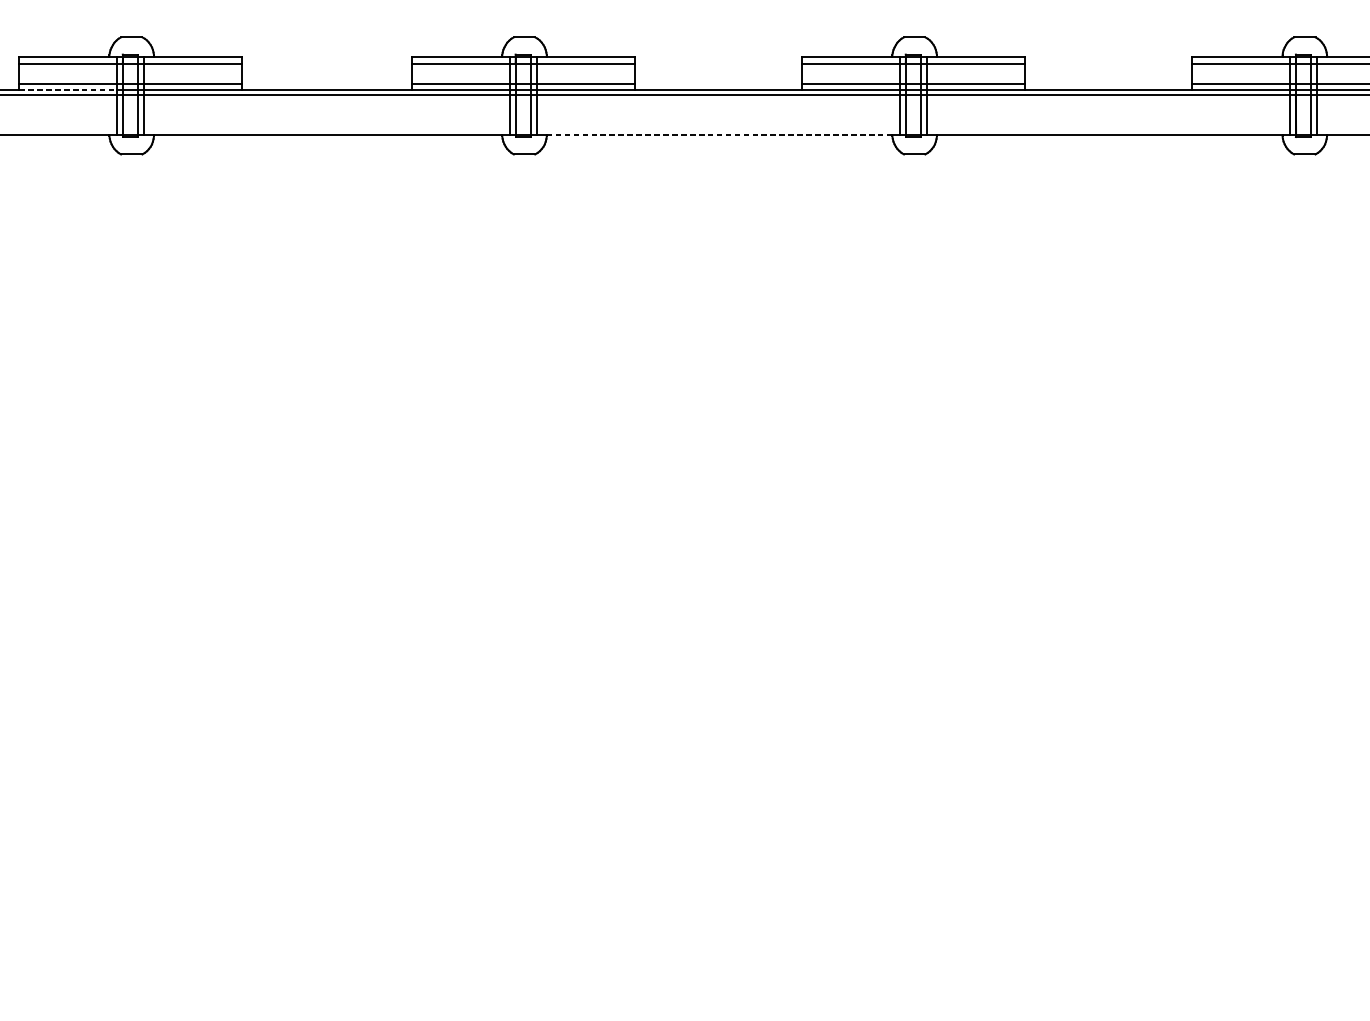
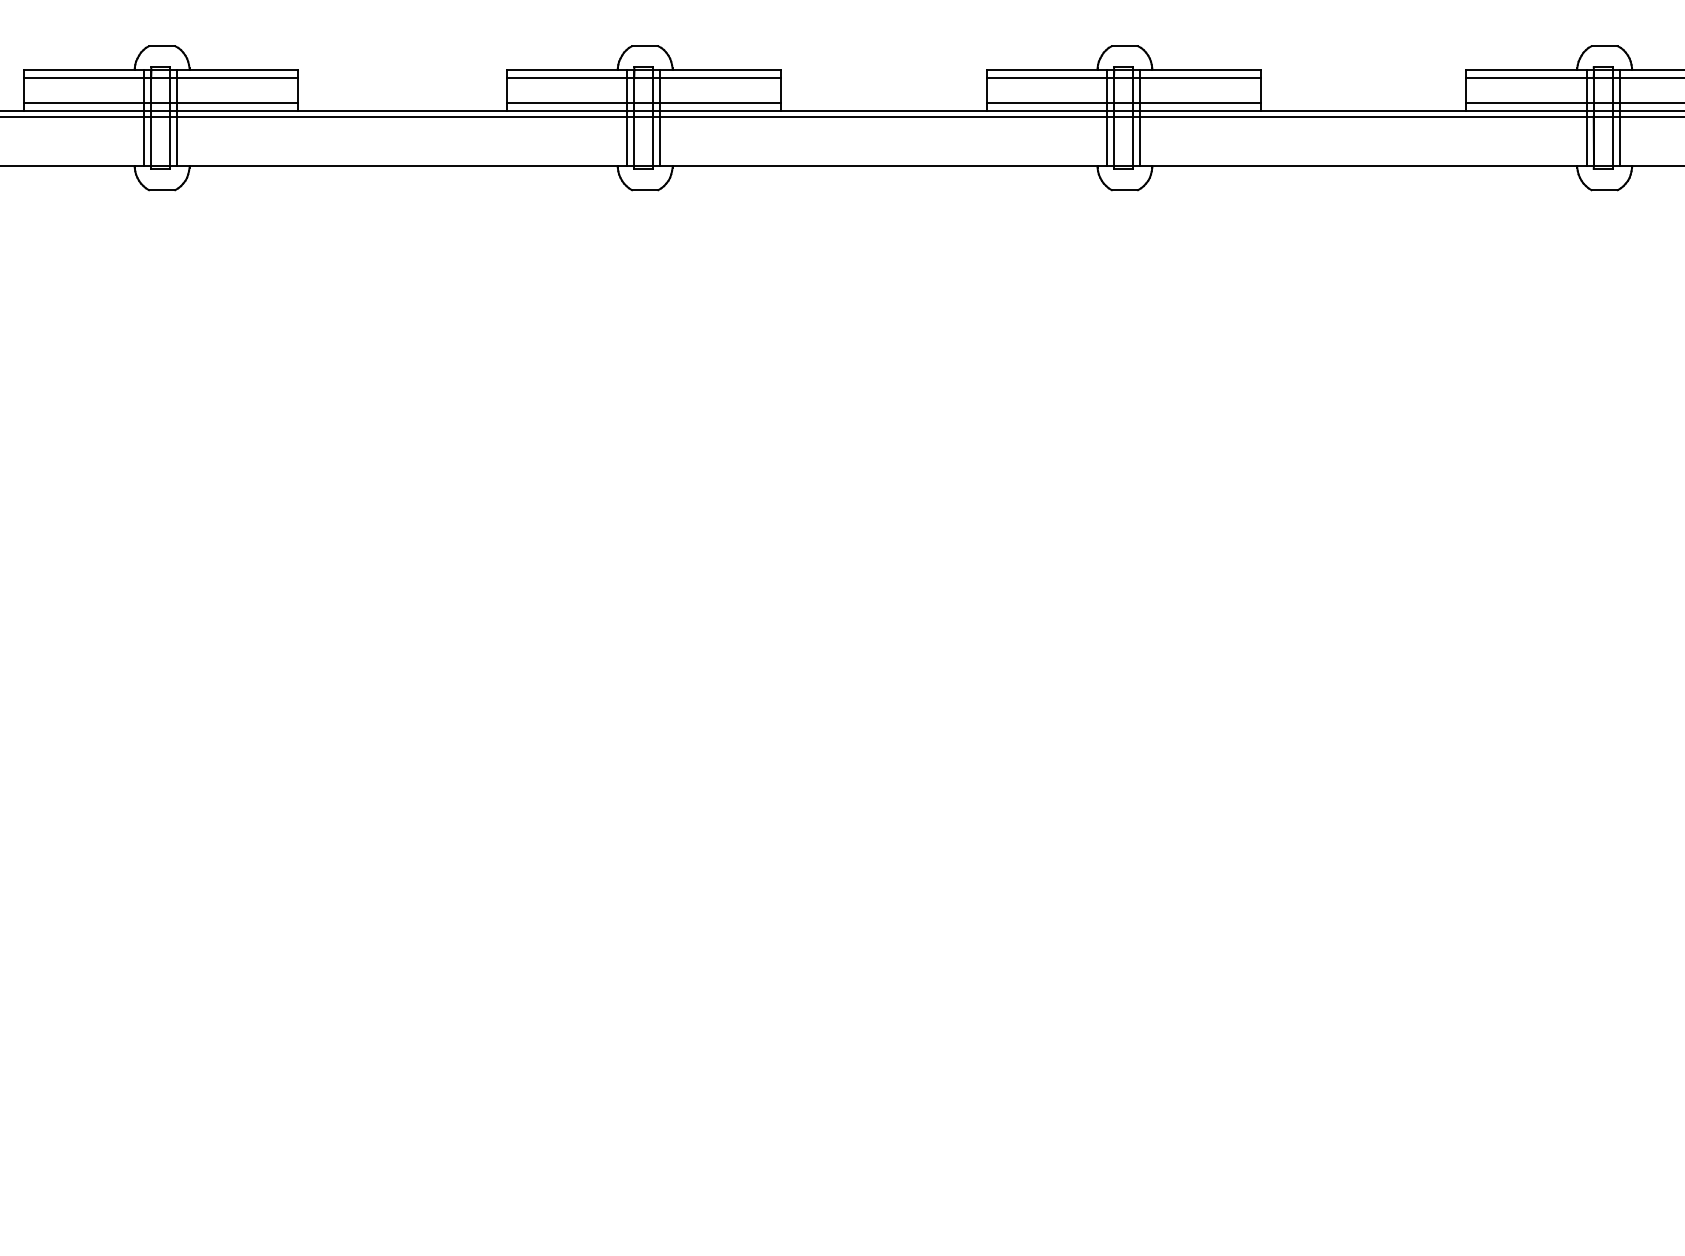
line: (68, 90) -> (84, 111), dashed -> solid
line: (719, 135) -> (884, 166), dashed -> solid

